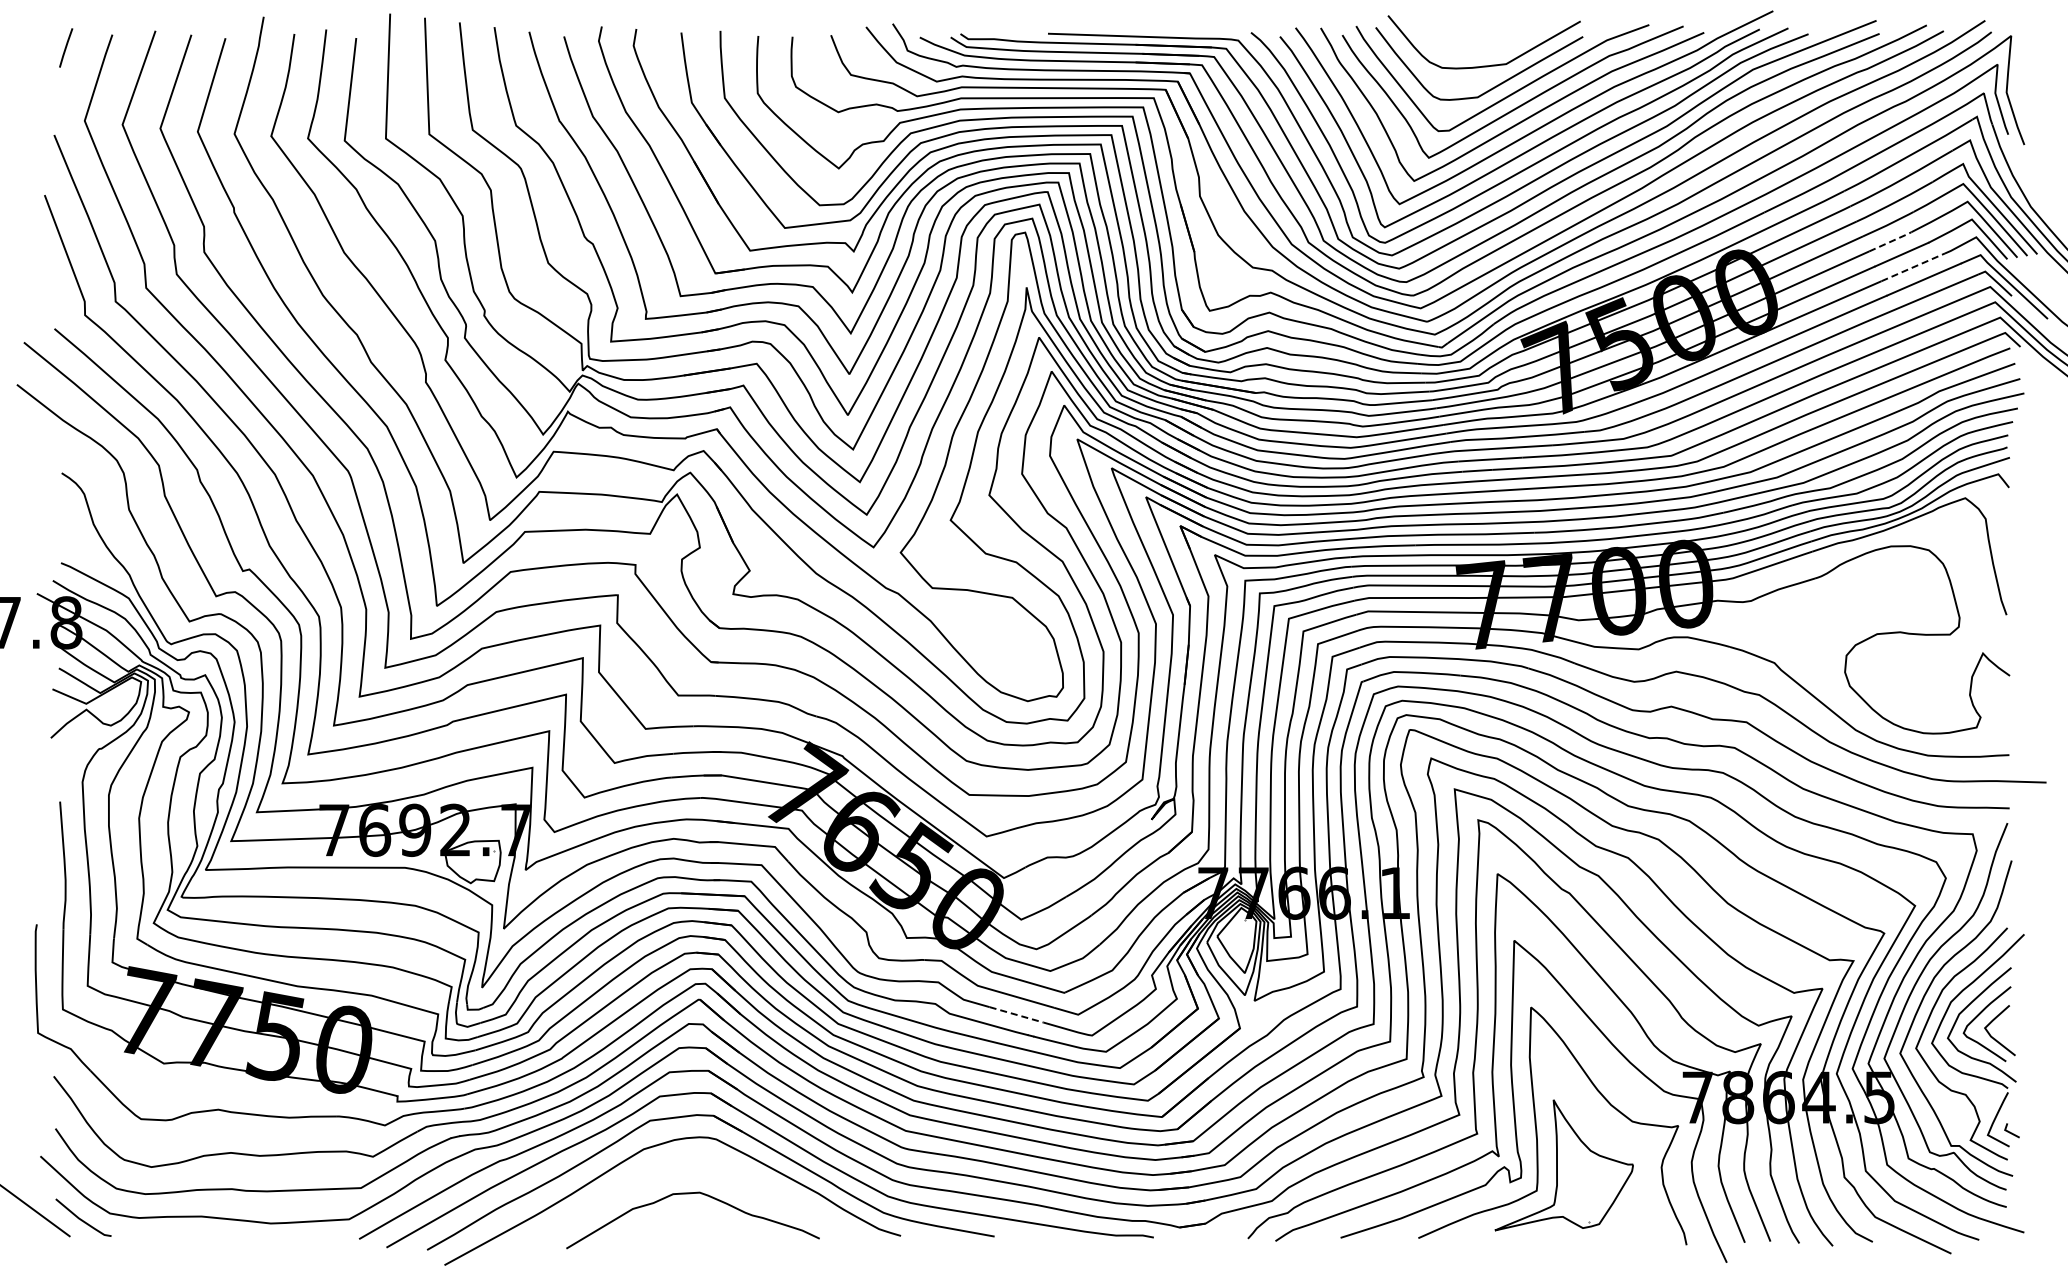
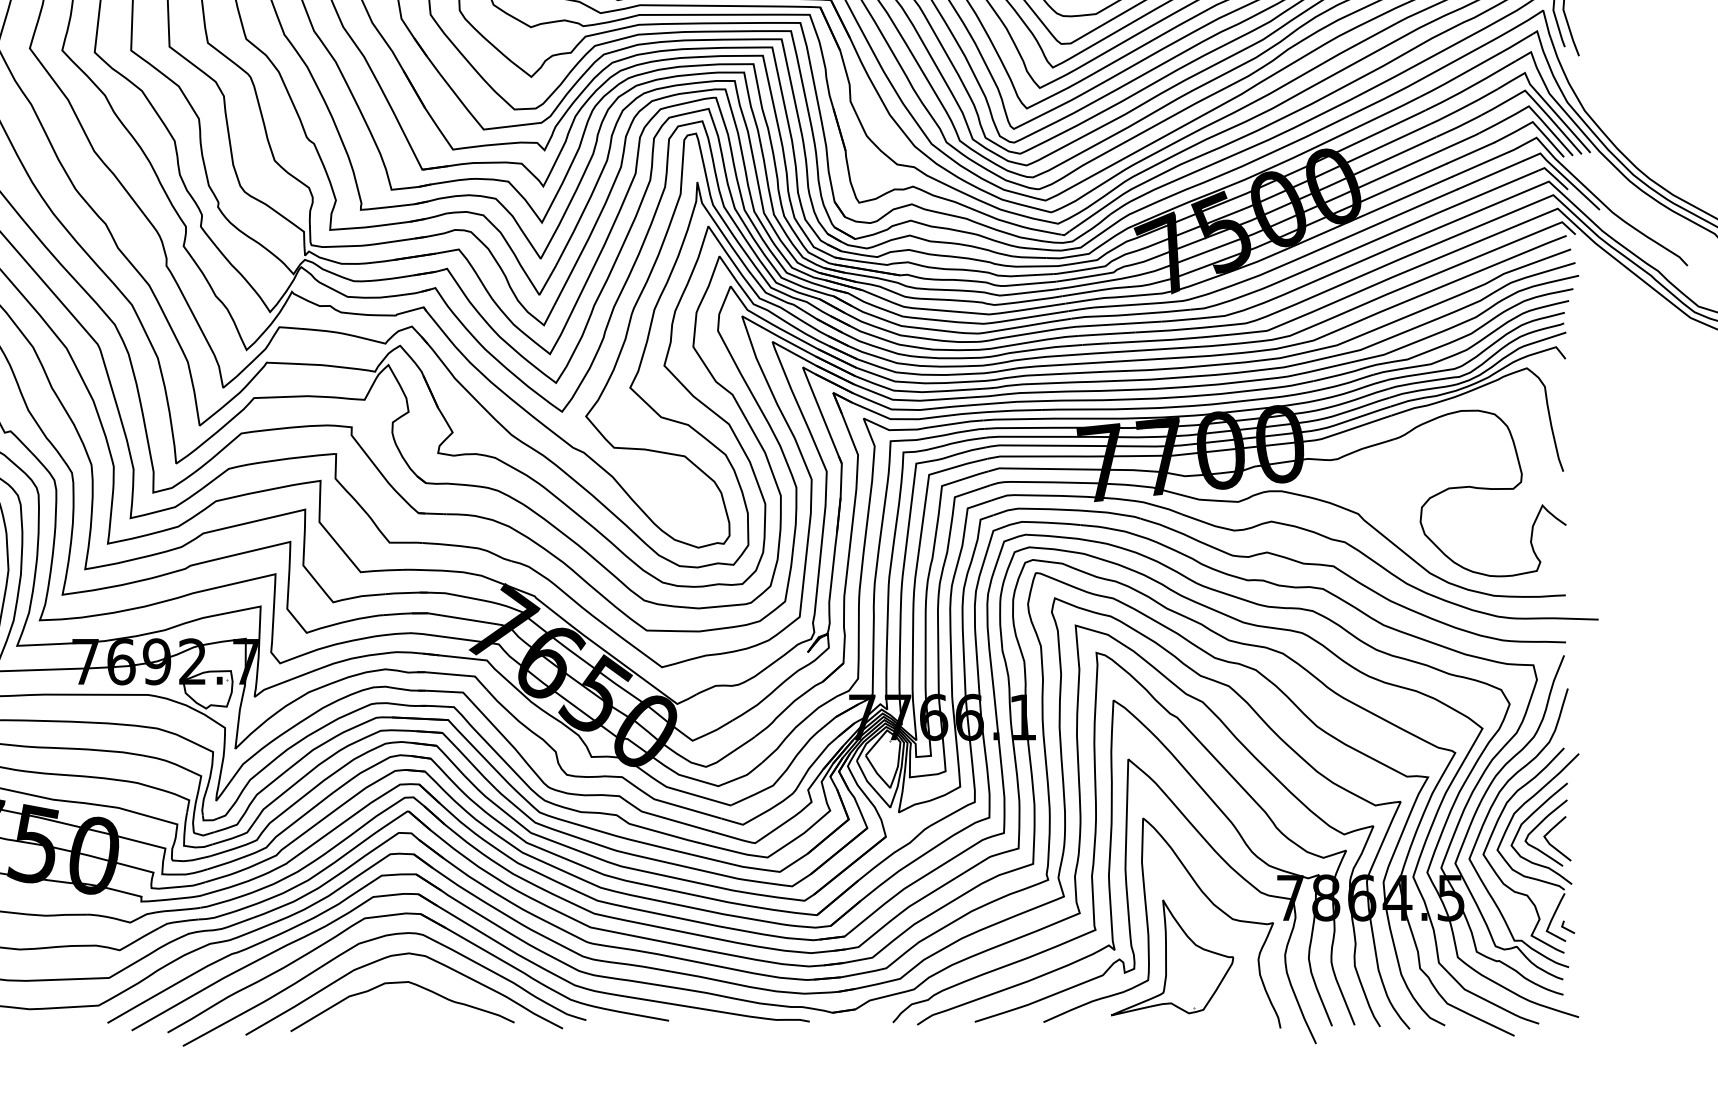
line: (1891, 241) -> (1461, 141), dashed -> solid
line: (1913, 267) -> (1481, 164), dashed -> solid
line: (1016, 1014) -> (688, 824), dashed -> solid
curve: (686, 1163) -> (396, 956), added

